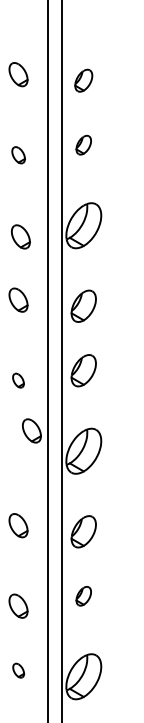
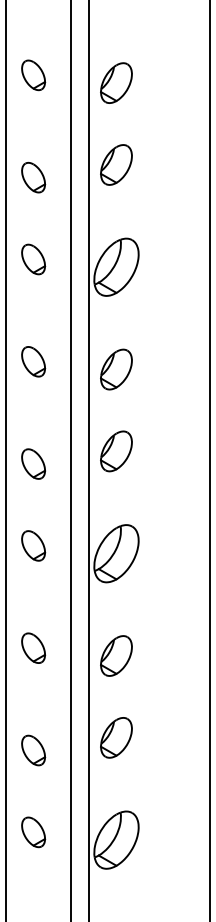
part: (83, 80) -> (116, 82), size x1.43
part: (83, 144) -> (116, 164), size x1.67
part: (18, 155) -> (33, 177), size x1.43
part: (20, 236) -> (33, 259), moved
part: (18, 380) -> (33, 463), size x1.67
part: (31, 430) -> (33, 545), moved
part: (83, 595) -> (116, 737), size x1.67
part: (18, 670) -> (33, 832), size x1.67

